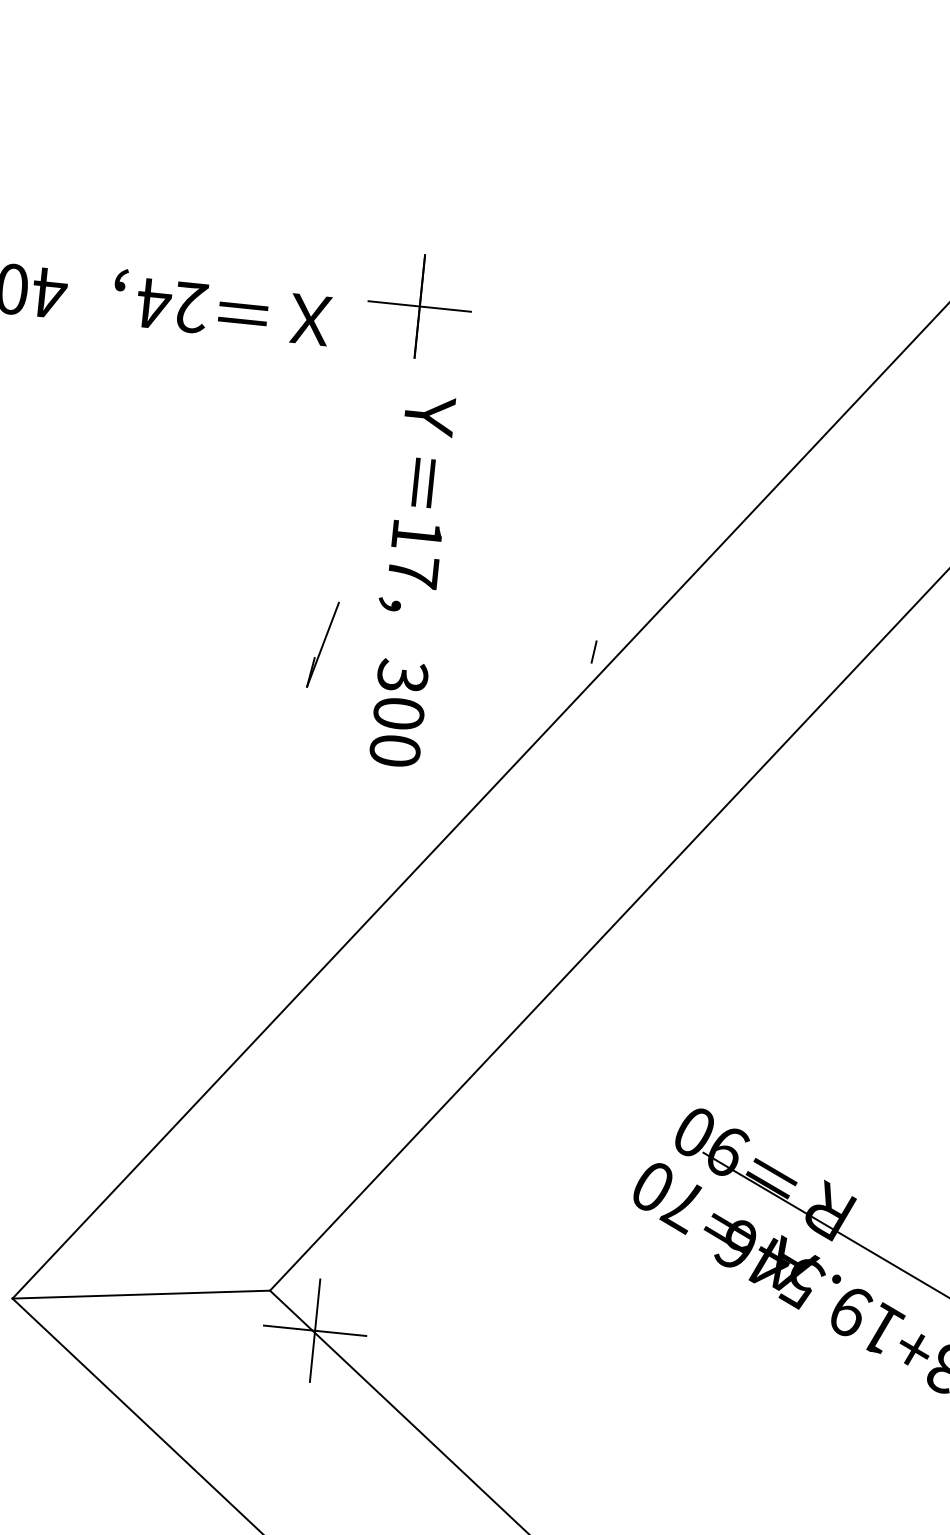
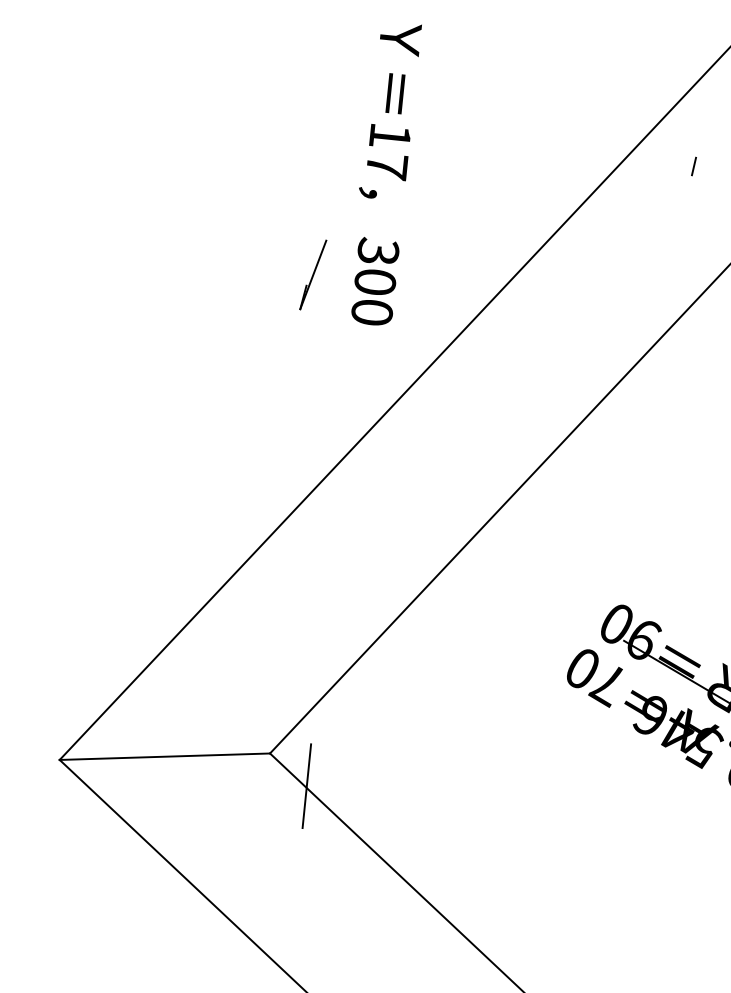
part: (322, 644) -> (312, 274), moved
line: (593, 651) -> (693, 166), moved
line: (314, 1330) -> (306, 786), removed

